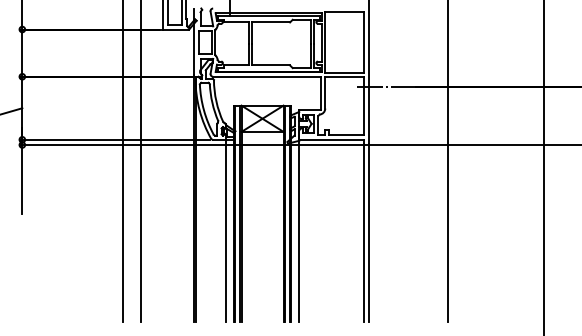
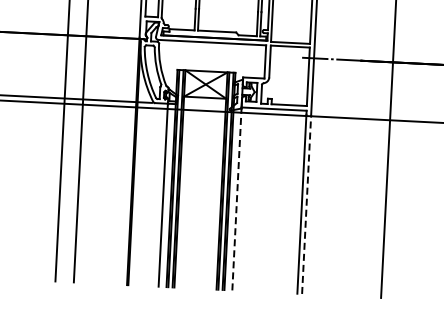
line: (299, 230) -> (237, 198), solid -> dashed
line: (368, 232) -> (306, 203), solid -> dashed

